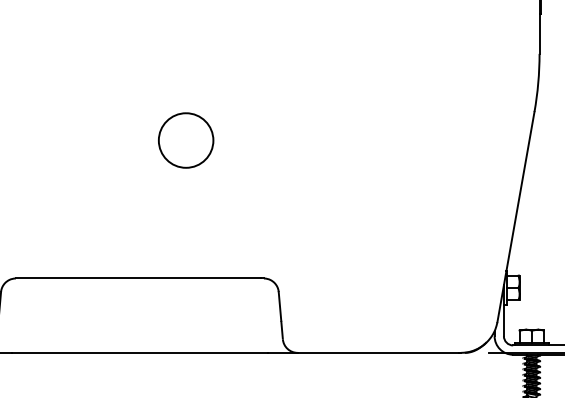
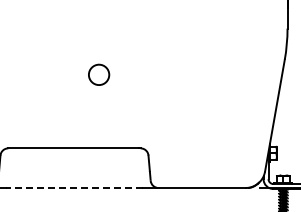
part: (184, 139) -> (98, 74), size x0.7
line: (138, 353) -> (73, 188), solid -> dashed

